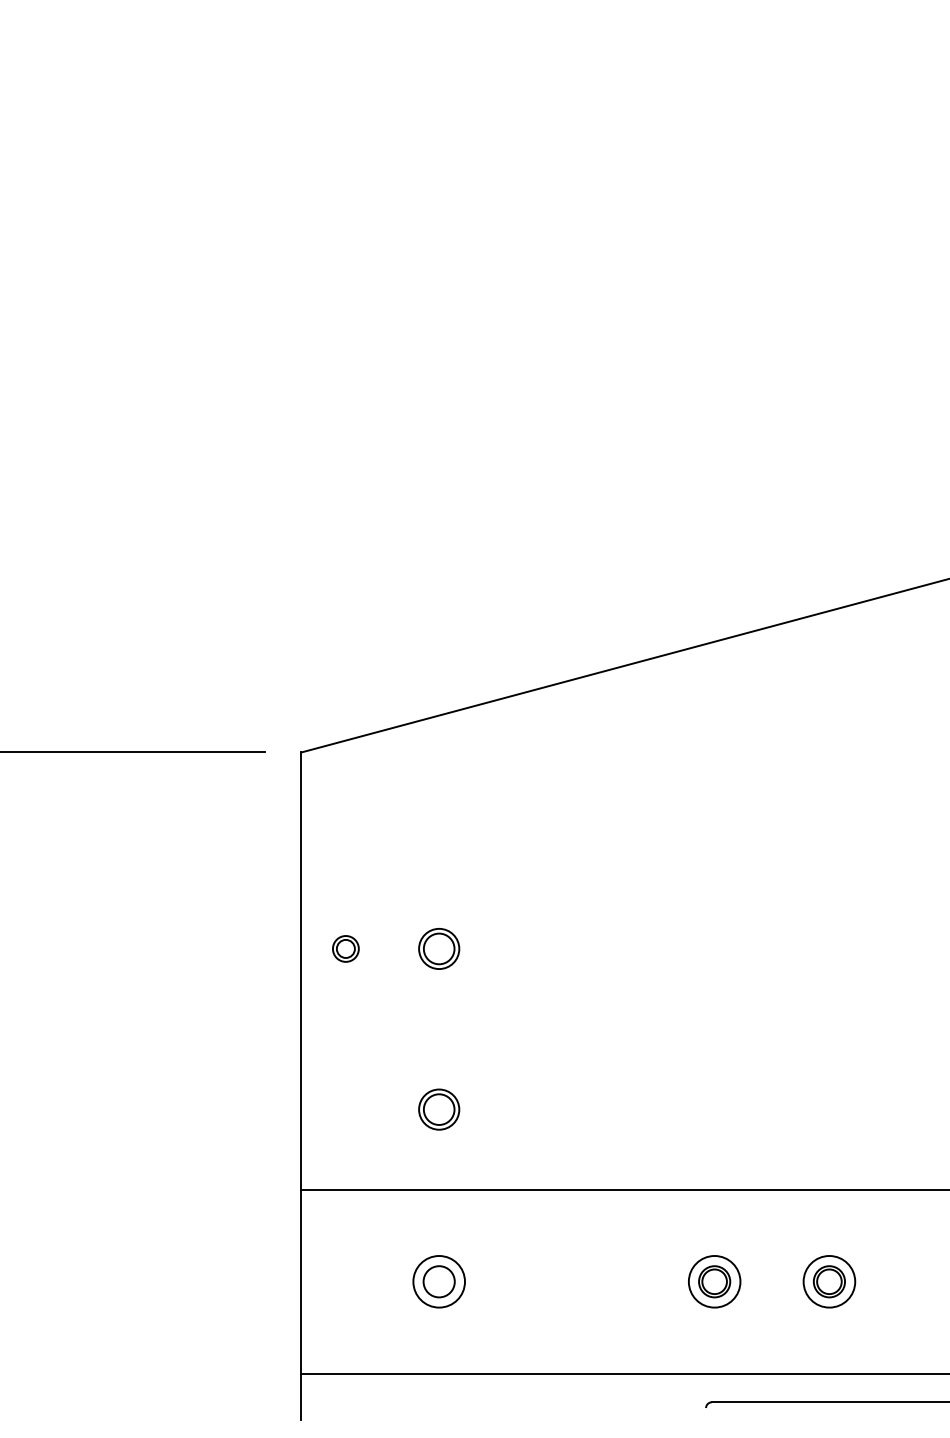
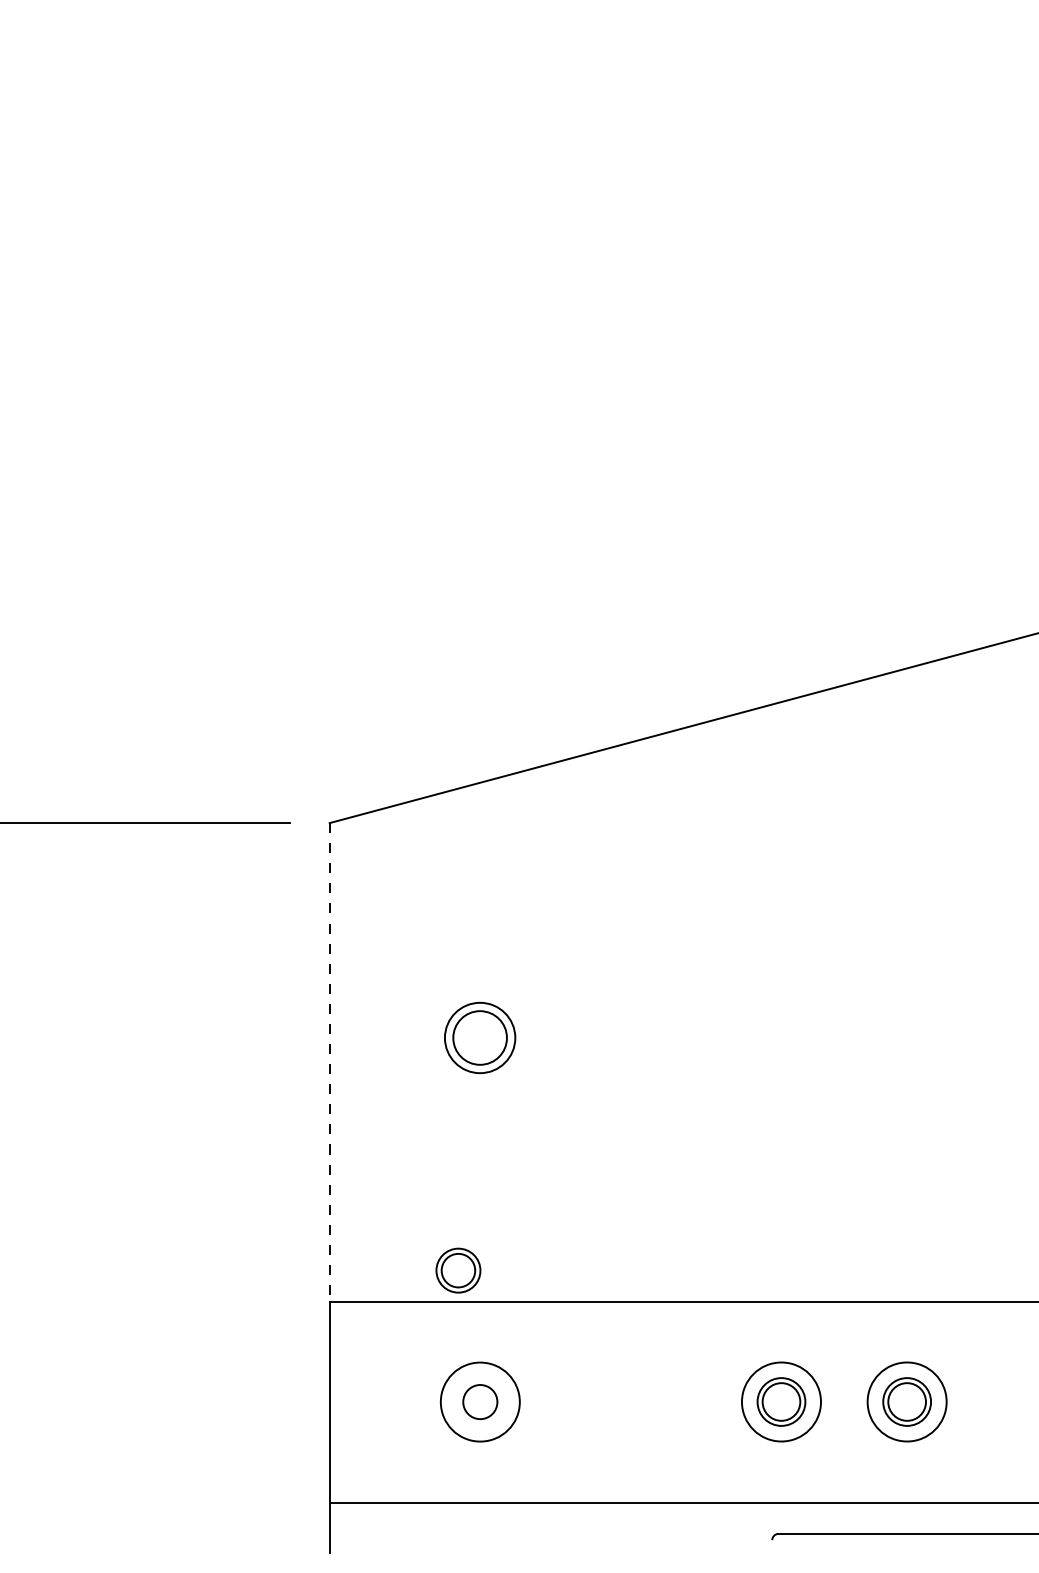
part: (345, 948) -> (377, 1037), removed
part: (439, 948) -> (480, 1037), size x1.6
line: (301, 971) -> (329, 1062), solid -> dashed
part: (439, 1109) -> (458, 1270), moved
circle: (439, 1281) -> (480, 1401), size x1.4
part: (714, 1281) -> (781, 1401), size x1.4
part: (829, 1281) -> (907, 1401), size x1.4

